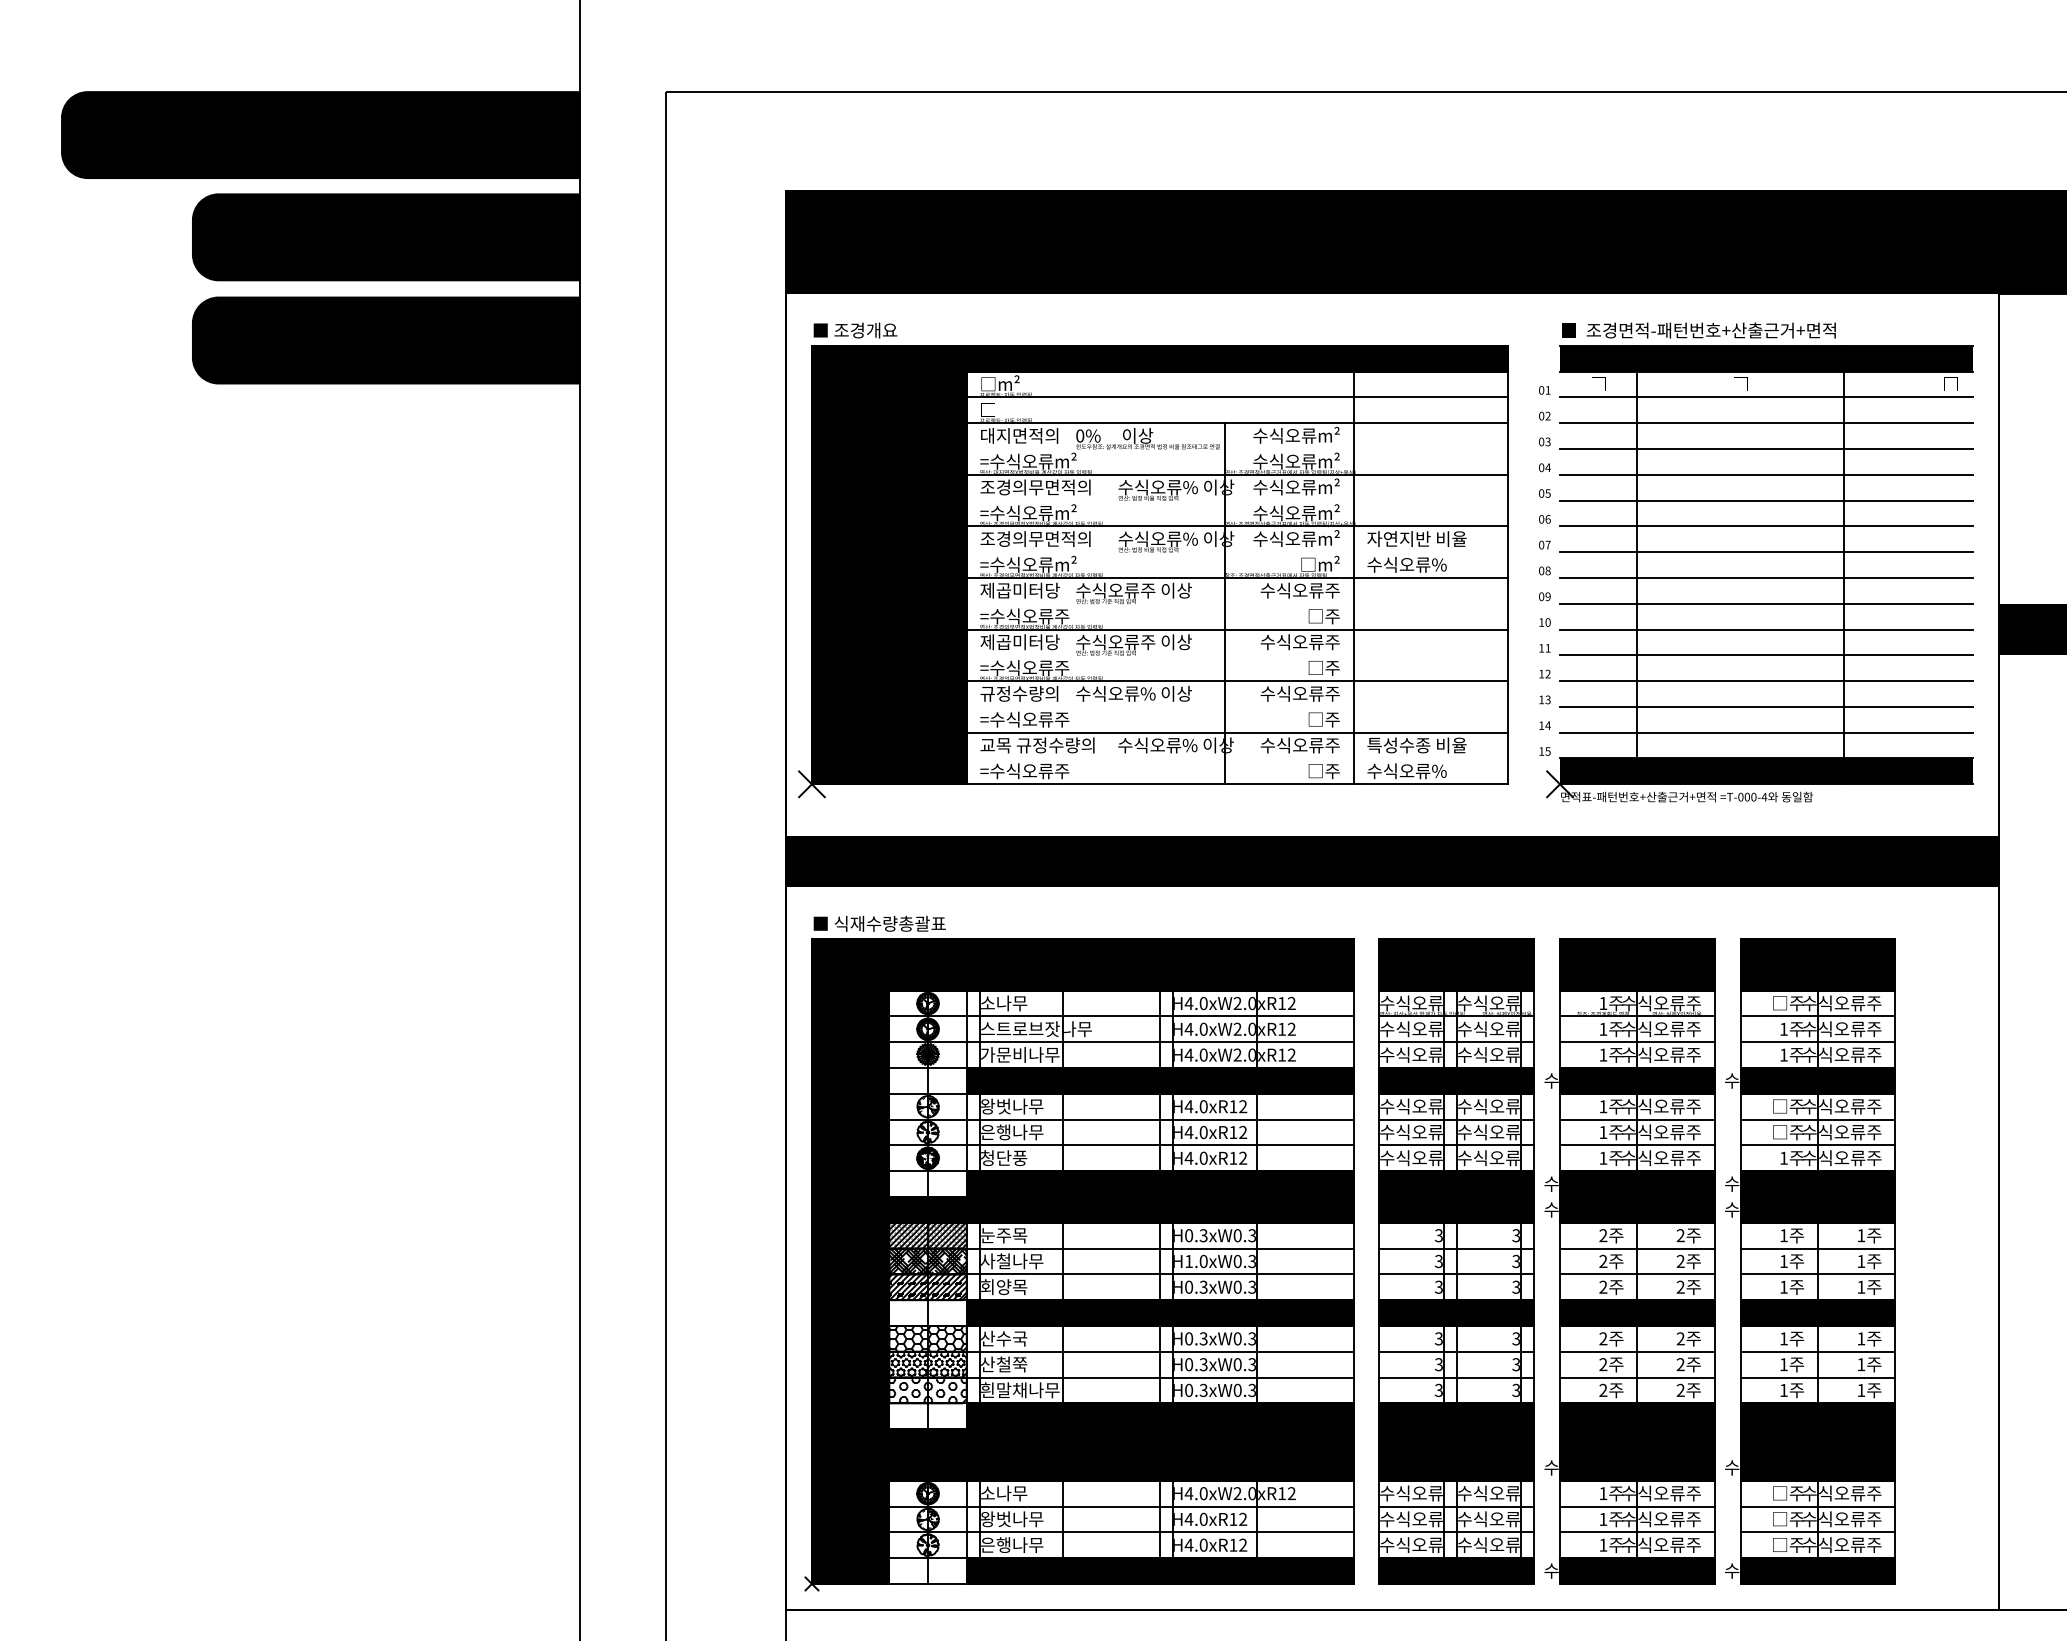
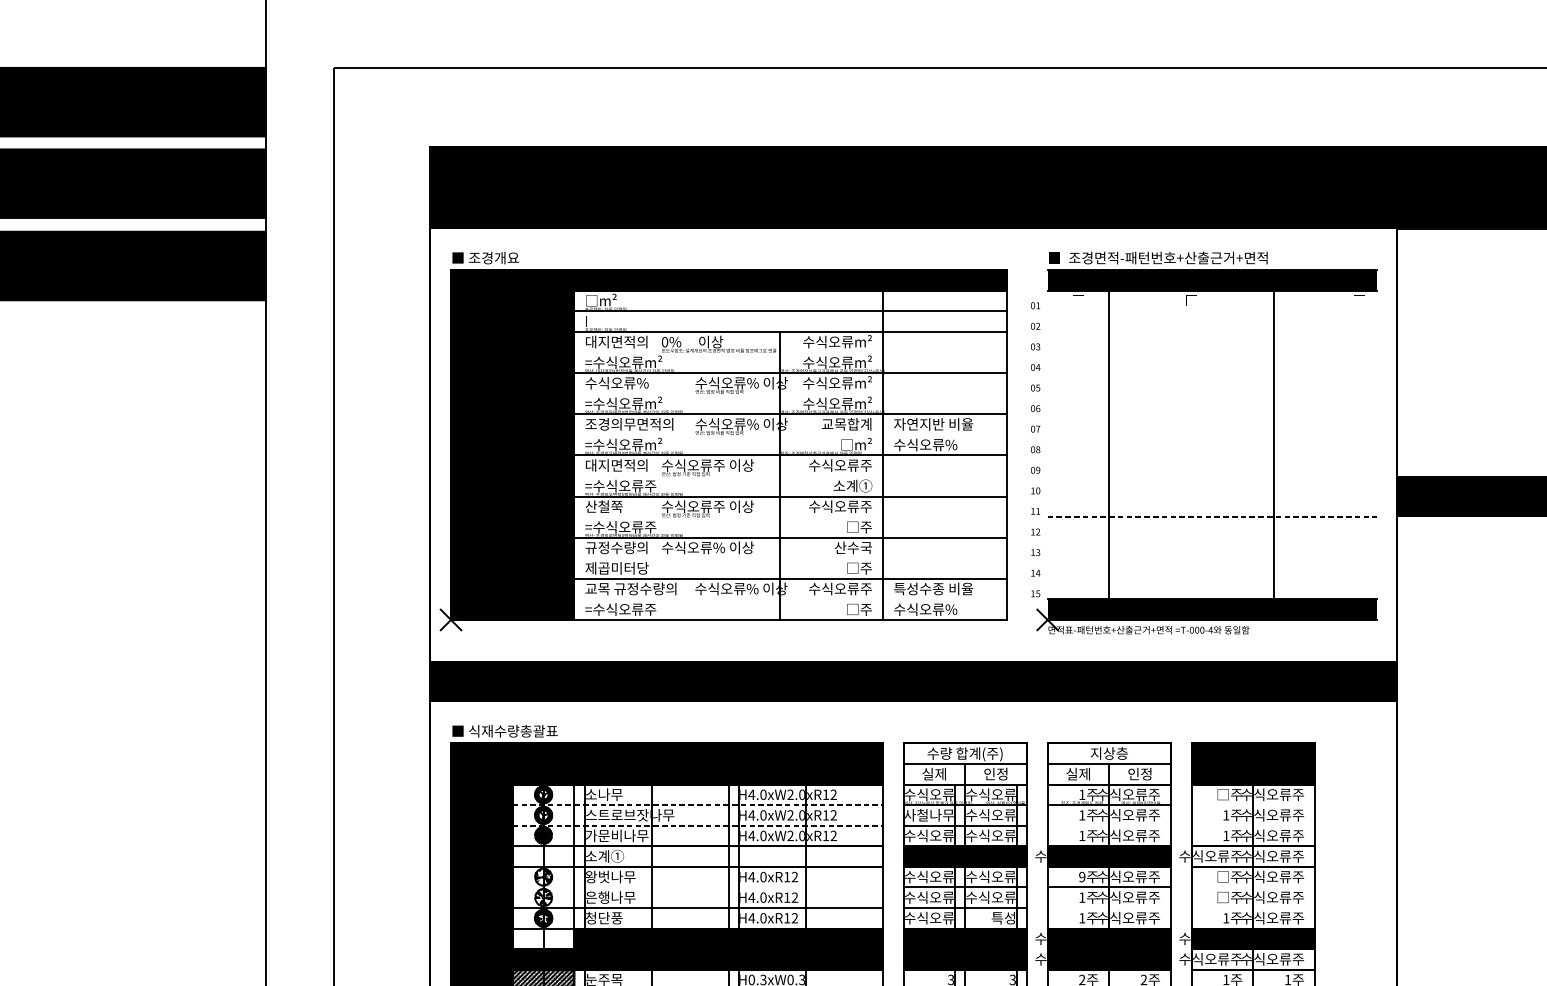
line: (1766, 397) -> (1212, 311), removed
line: (1766, 423) -> (1212, 332), removed
line: (1766, 448) -> (1212, 352), removed
line: (1766, 474) -> (1212, 372), removed
text: (1035, 487) -> (629, 383), 조경의무면적의 -> 수식오류%
line: (1766, 500) -> (1212, 393), removed
line: (1766, 526) -> (1212, 414), removed
text: (1296, 538) -> (837, 423), 수식오류m² -> 교목합계
line: (1766, 552) -> (1212, 435), removed
line: (1766, 577) -> (1212, 455), removed
text: (1019, 590) -> (616, 465), 제곱미터당 -> 대지면적의
line: (1766, 603) -> (1212, 475), removed
text: (1315, 616) -> (852, 486), □주 -> 소계①
line: (1766, 629) -> (1212, 496), removed
text: (1019, 642) -> (616, 506), 제곱미터당 -> 산철쭉
line: (1766, 655) -> (1212, 517), solid -> dashed
line: (1766, 681) -> (1212, 537), removed
text: (1299, 693) -> (839, 547), 수식오류주 -> 산수국
line: (1766, 706) -> (1212, 557), removed
text: (1024, 719) -> (620, 568), =수식오류주 -> 제곱미터당
line: (1766, 732) -> (1212, 578), removed
fill: (1456, 964) -> (965, 763), removed
fill: (1637, 964) -> (1109, 763), removed
line: (1122, 1016) -> (698, 805), solid -> dashed
line: (1817, 1016) -> (1253, 805), removed
text: (1411, 1029) -> (929, 815), 수식오류 -> 사철나무
line: (1122, 1042) -> (698, 825), solid -> dashed
line: (1637, 1042) -> (1109, 825), removed
line: (1817, 1042) -> (1253, 825), removed
fill: (1159, 1080) -> (728, 856), removed
fill: (1817, 1080) -> (1253, 856), removed
text: (1603, 1106) -> (1082, 876), 1 -> 9
line: (1121, 1119) -> (697, 887), removed
line: (1817, 1119) -> (1253, 887), removed
line: (1637, 1145) -> (1109, 908), removed
line: (1817, 1145) -> (1253, 908), removed
text: (1488, 1158) -> (990, 918), 수식오류 -> 특성
fill: (1817, 1209) -> (1253, 959), removed

